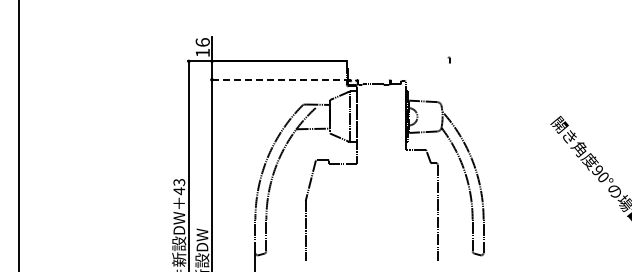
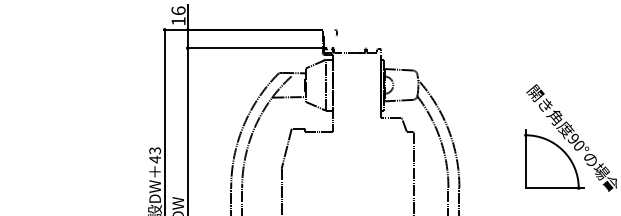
part: (448, 59) -> (335, 31), moved
line: (280, 79) -> (256, 47), dashed -> solid
part: (578, 191) -> (554, 159), added

